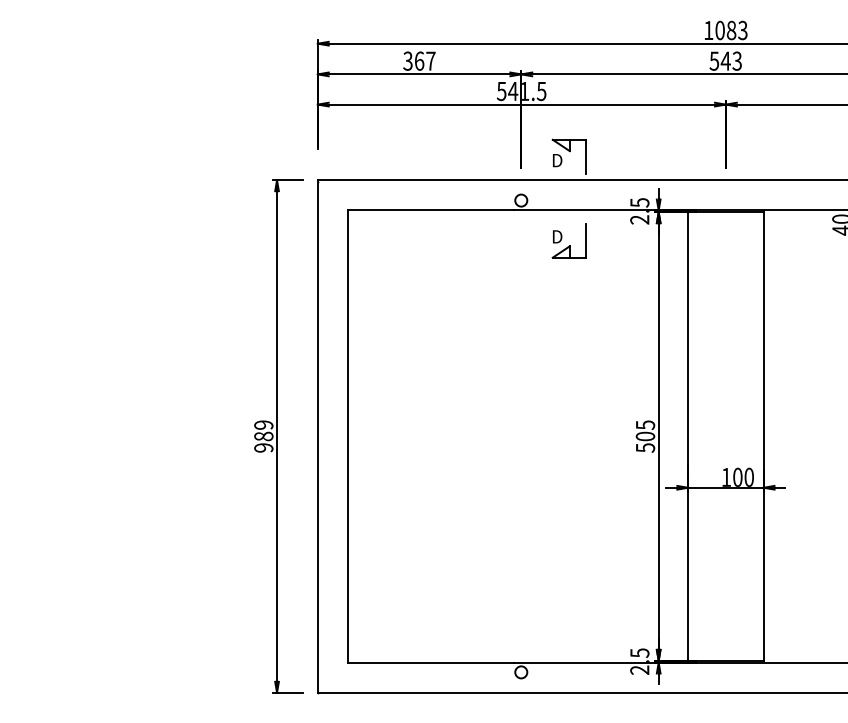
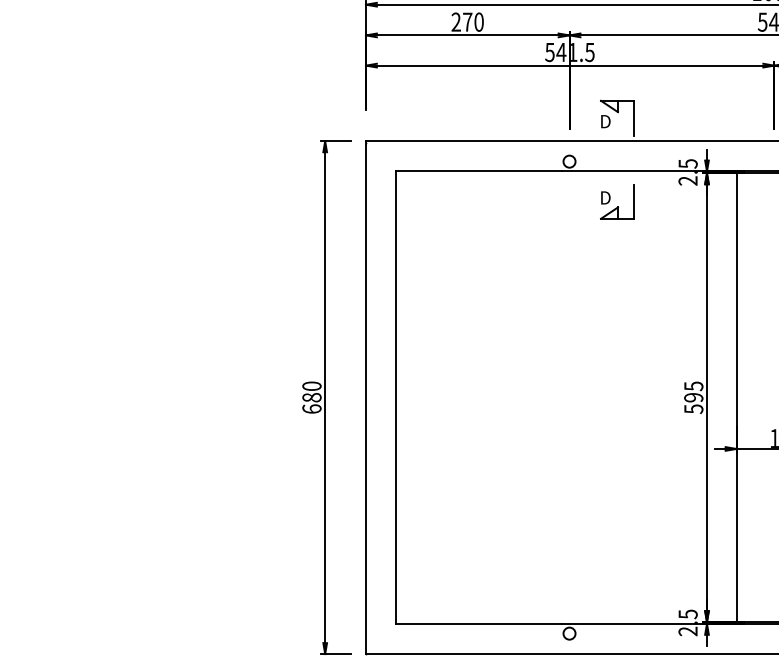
text: (419, 60) -> (467, 21), 367 -> 270
text: (263, 436) -> (311, 397), 989 -> 680
text: (645, 436) -> (693, 397), 505 -> 595

